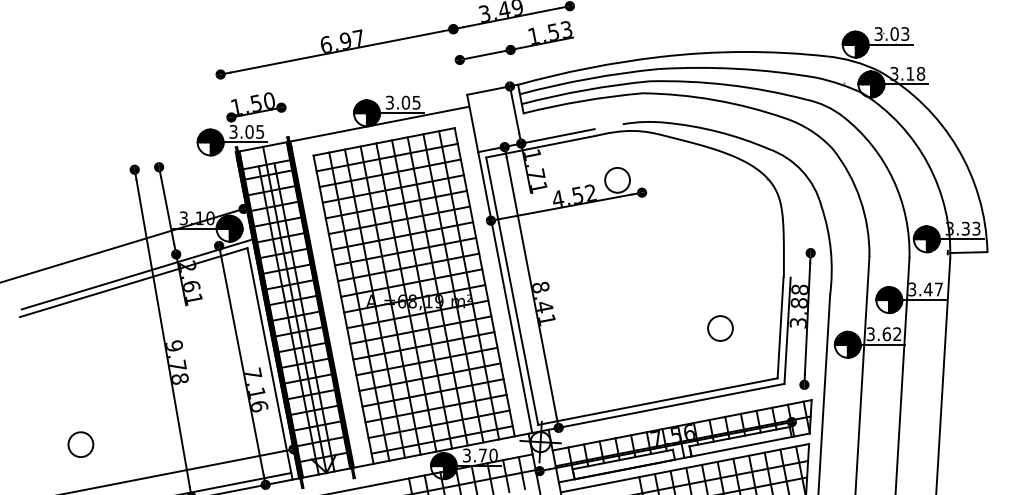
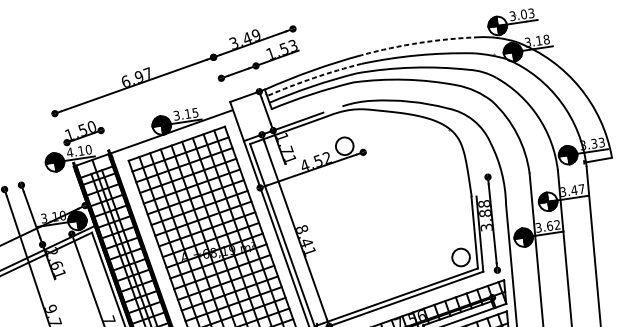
fill: (861, 37) -> (501, 20), removed
arc: (743, 51) -> (419, 42), solid -> dashed
arc: (588, 78) -> (313, 77), solid -> dashed
text: (405, 102) -> (187, 113), 3.05 -> 3.15
text: (246, 131) -> (79, 150), 3.05 -> 4.10
fill: (895, 293) -> (551, 196), removed
circle: (720, 328) -> (461, 257), moved

